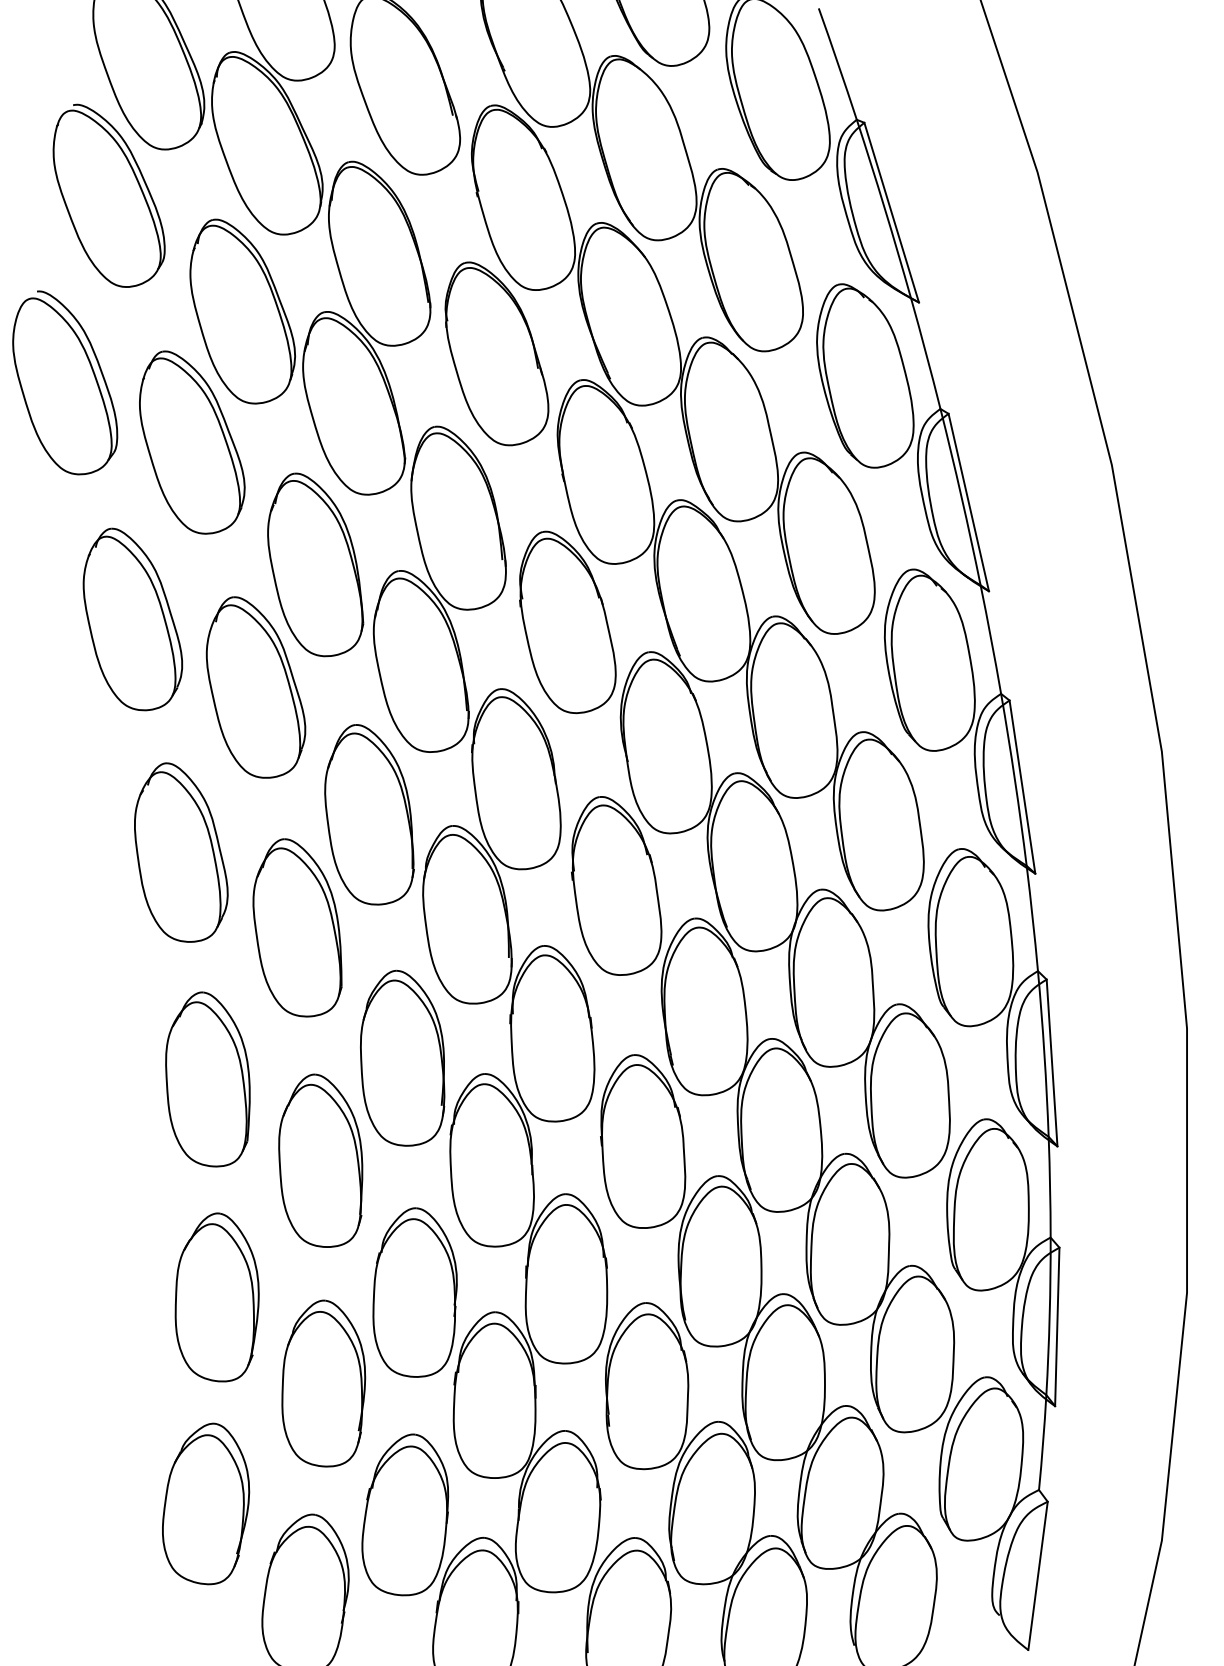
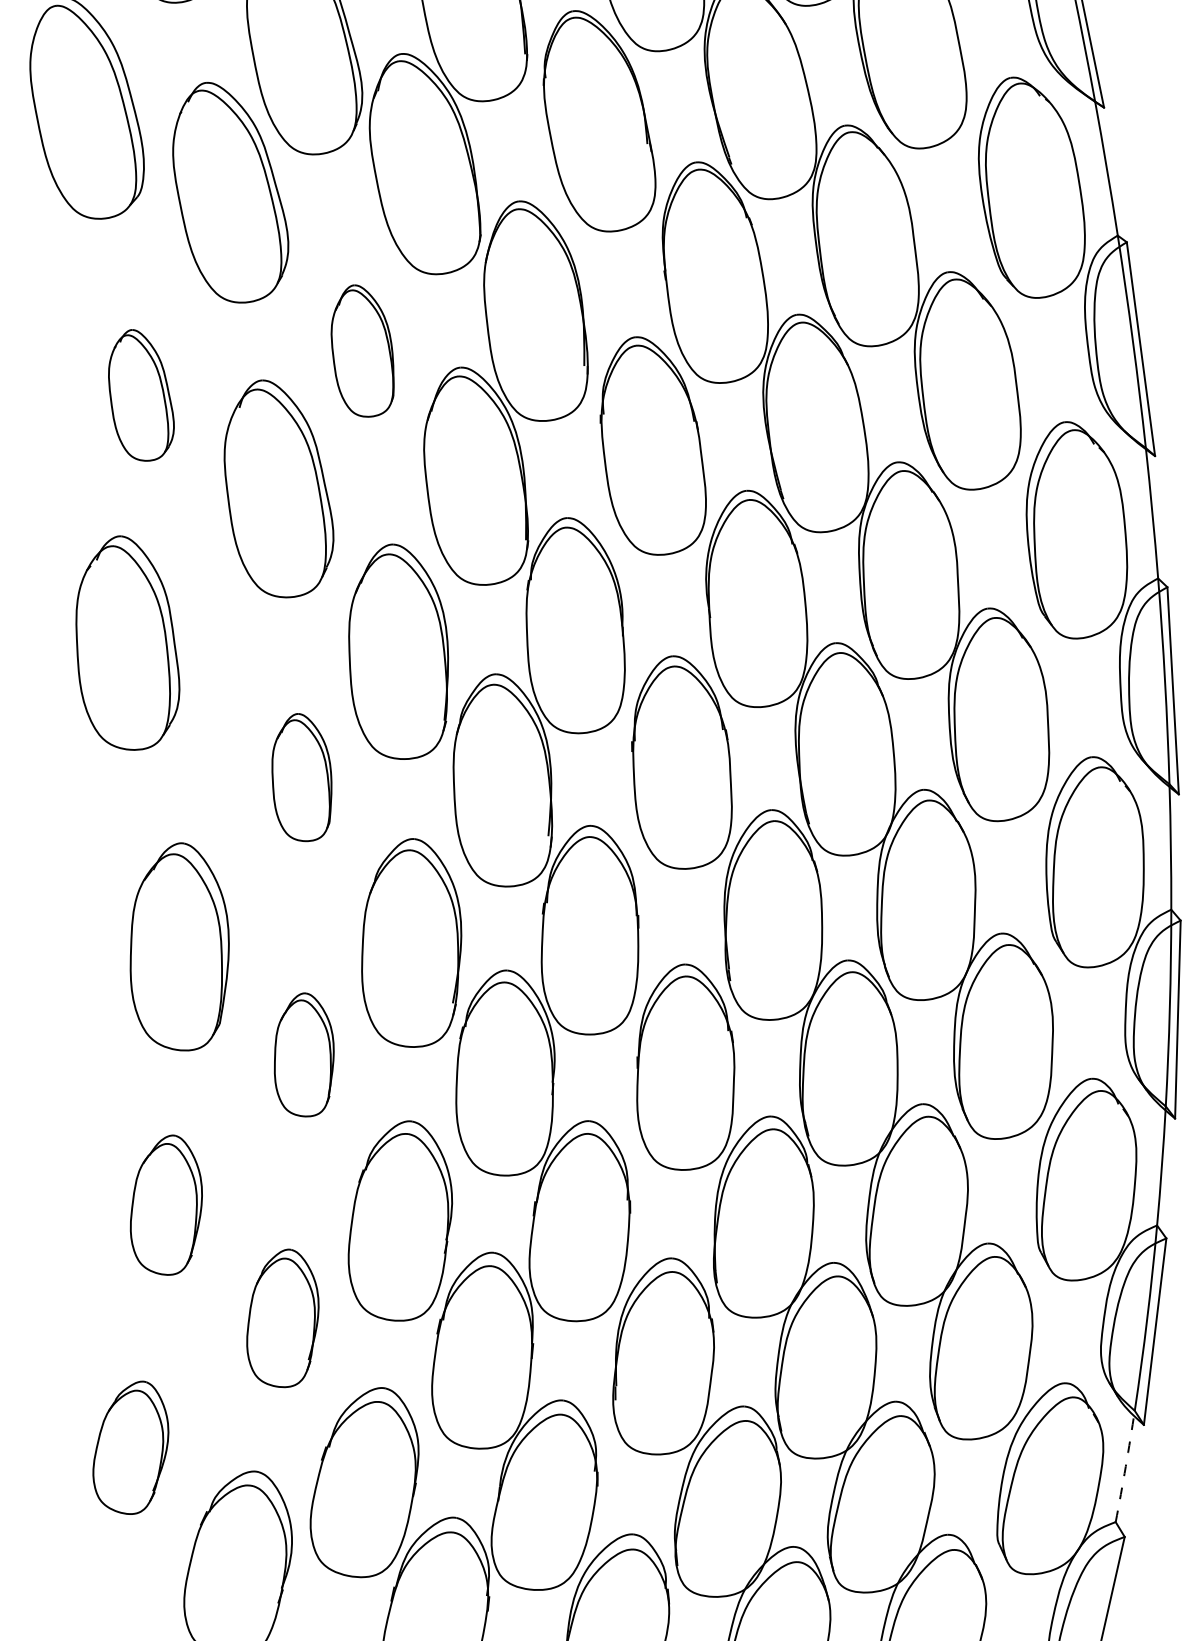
part: (315, 564) -> (363, 350), size x0.6
part: (132, 619) -> (141, 395), size x0.6
part: (181, 852) -> (129, 643), moved
part: (297, 927) -> (302, 777), size x0.6
part: (320, 1160) -> (303, 1054), size x0.6
part: (216, 1297) -> (166, 1204), size x0.7
part: (323, 1383) -> (283, 1318), size x0.7
arc: (1043, 1442) -> (1126, 1466), solid -> dashed
part: (206, 1503) -> (131, 1446), size x0.7

